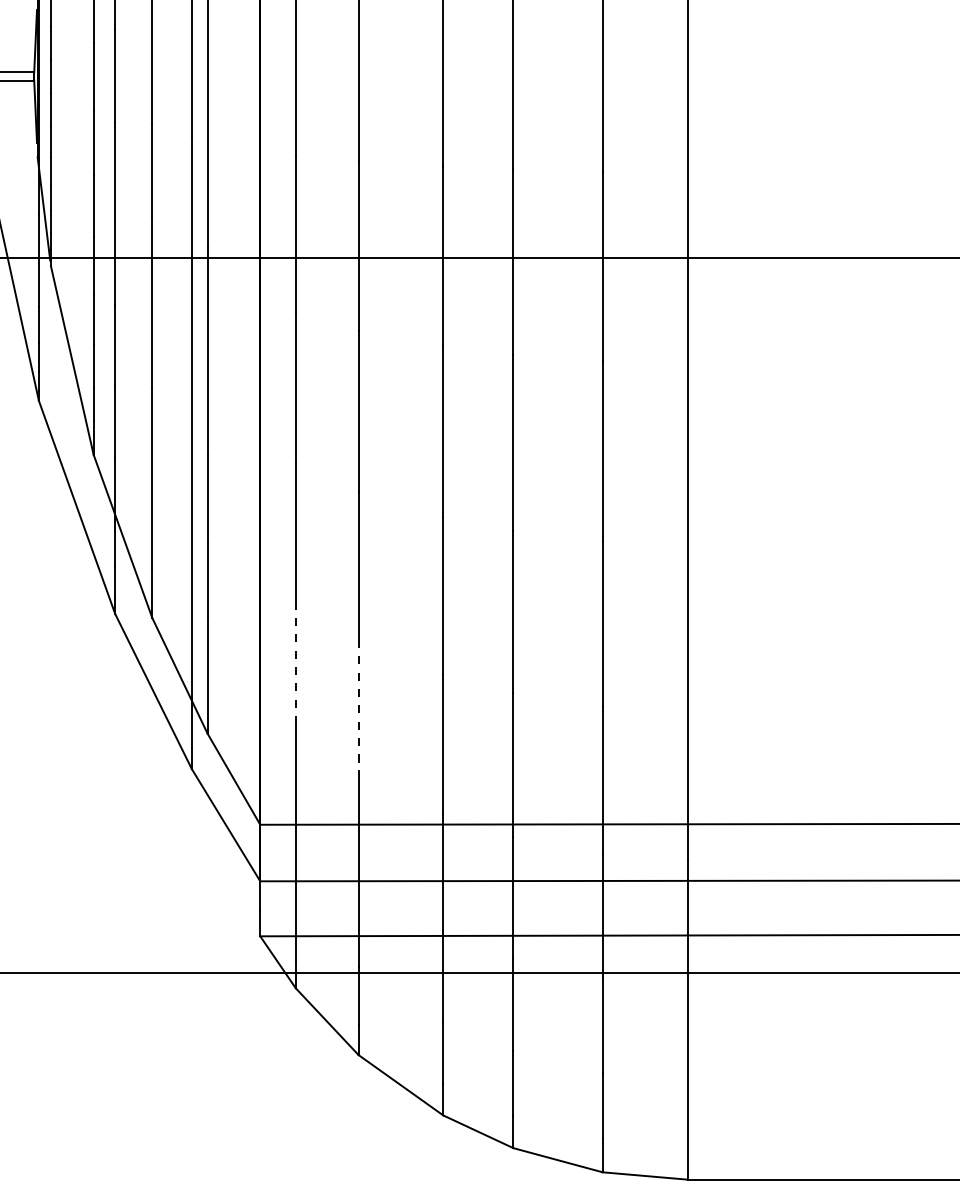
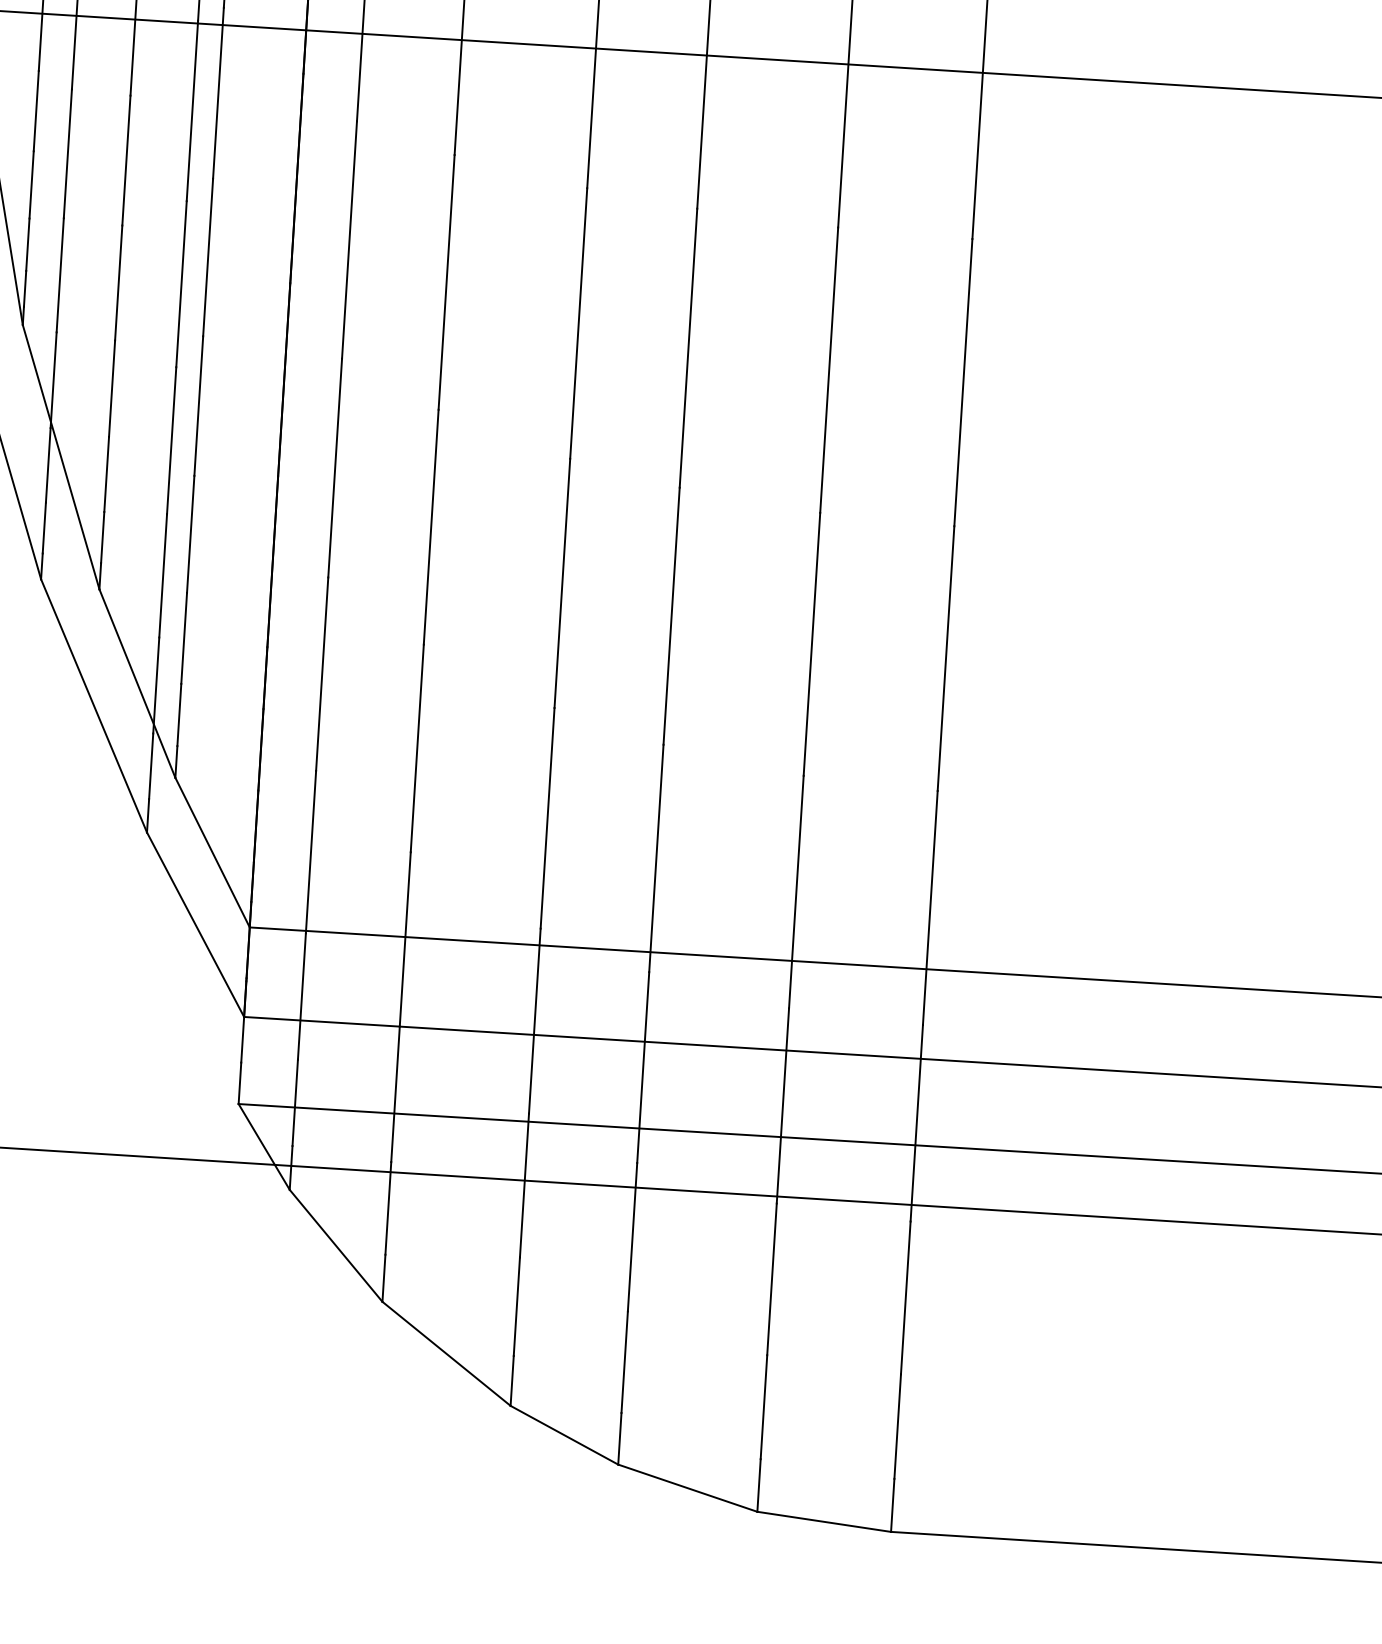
line: (295, 663) -> (321, 675), dashed -> solid
line: (358, 705) -> (417, 748), dashed -> solid

